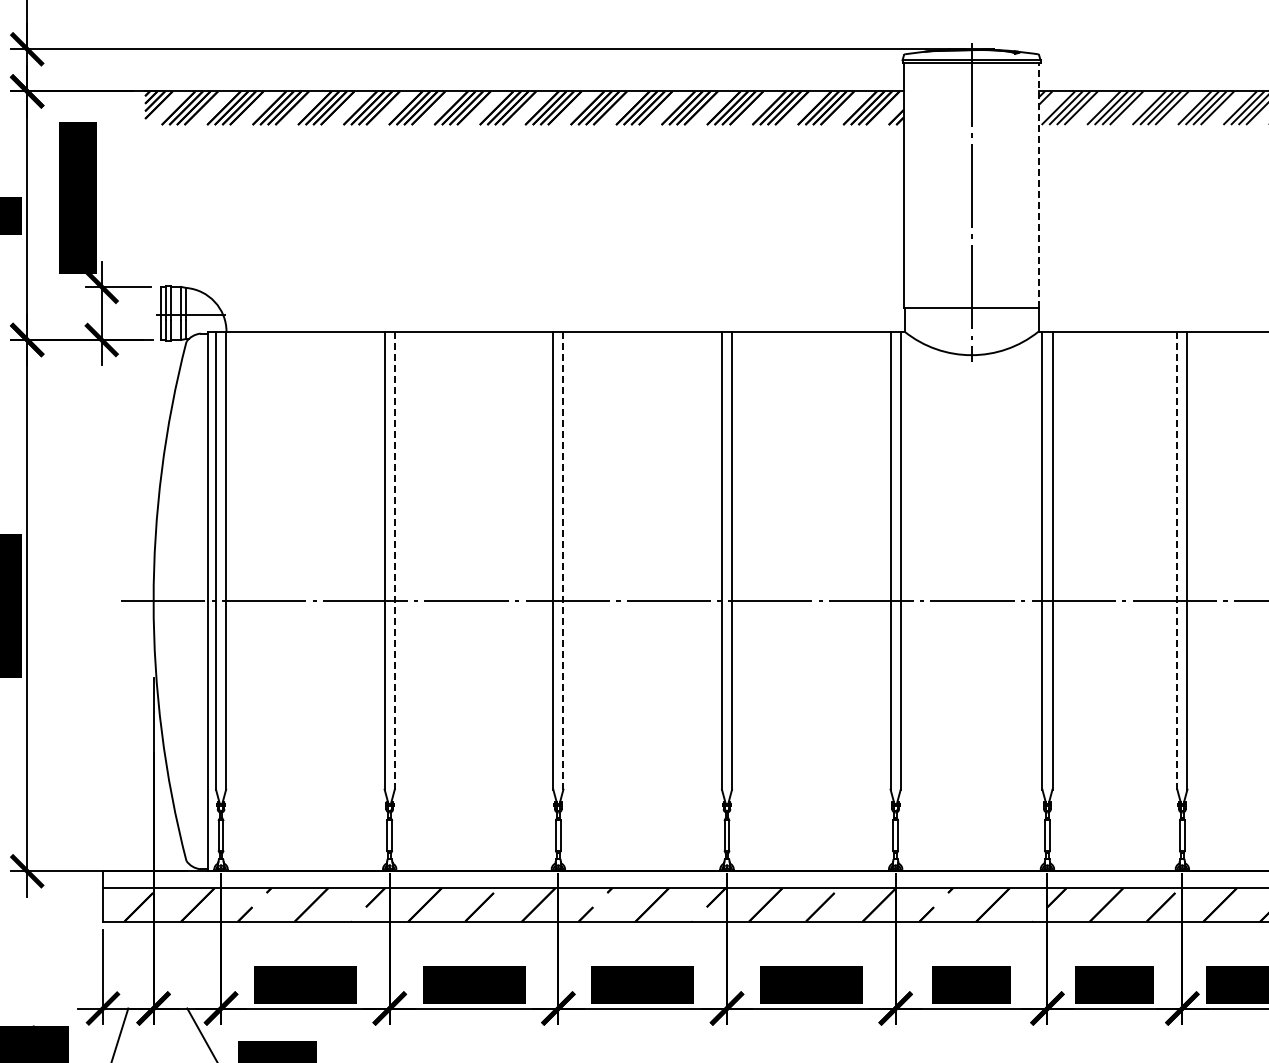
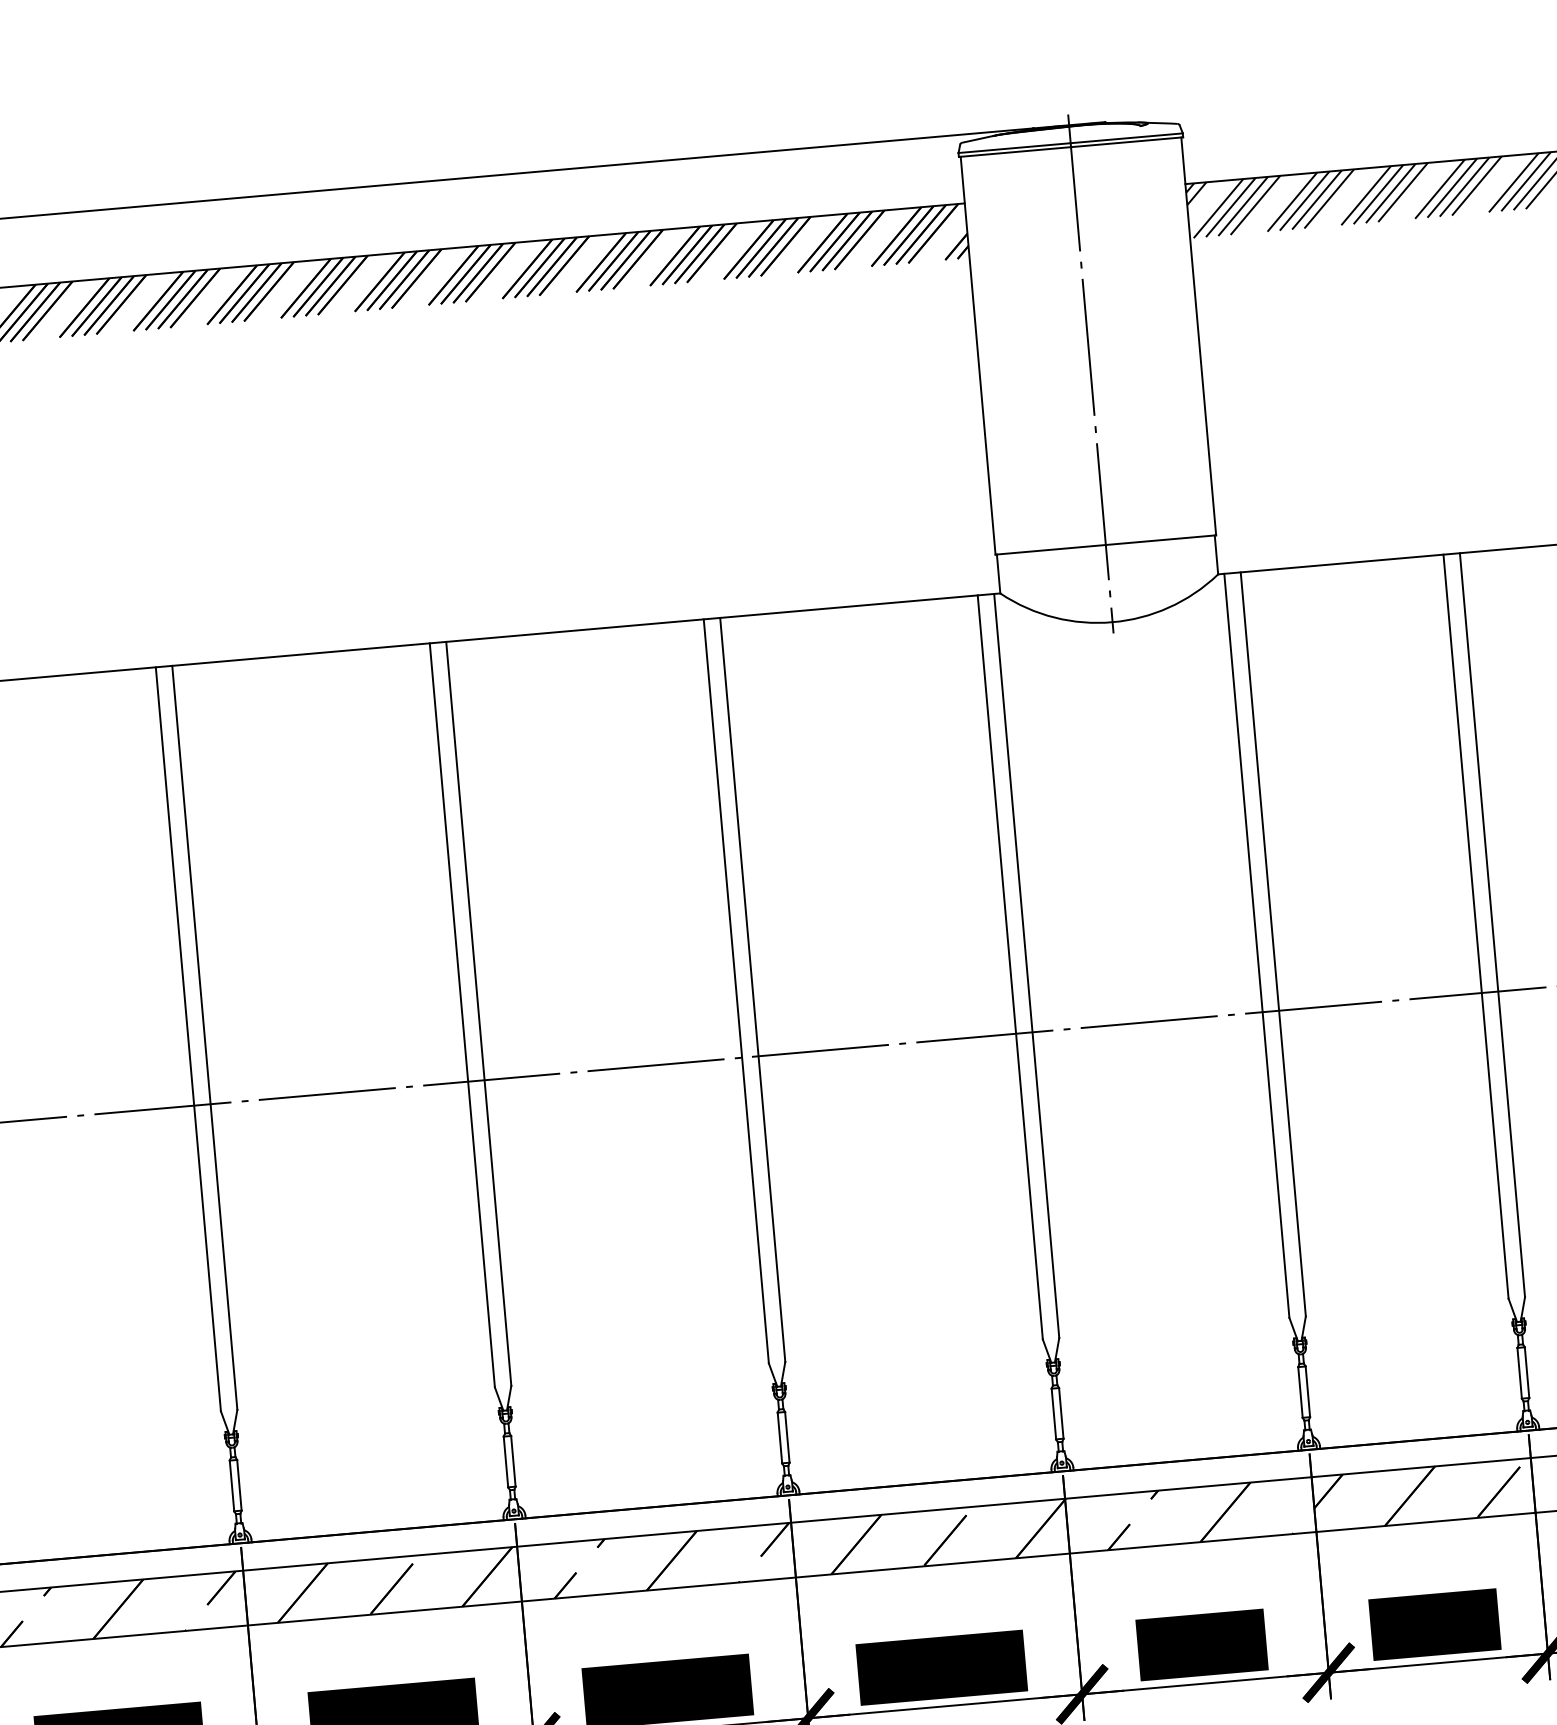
line: (1039, 184) -> (1198, 335), dashed -> solid
line: (394, 560) -> (204, 1037), dashed -> solid
line: (563, 560) -> (478, 1013), dashed -> solid
line: (1177, 560) -> (1476, 926), dashed -> solid

